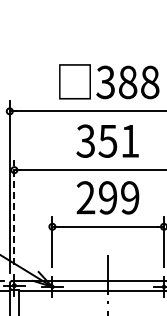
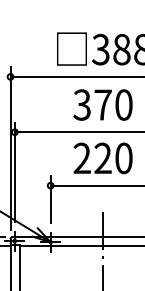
text: (118, 140) -> (112, 104), 351 -> 370
text: (119, 197) -> (113, 158), 299 -> 220
line: (14, 212) -> (14, 172), dashed -> solid

